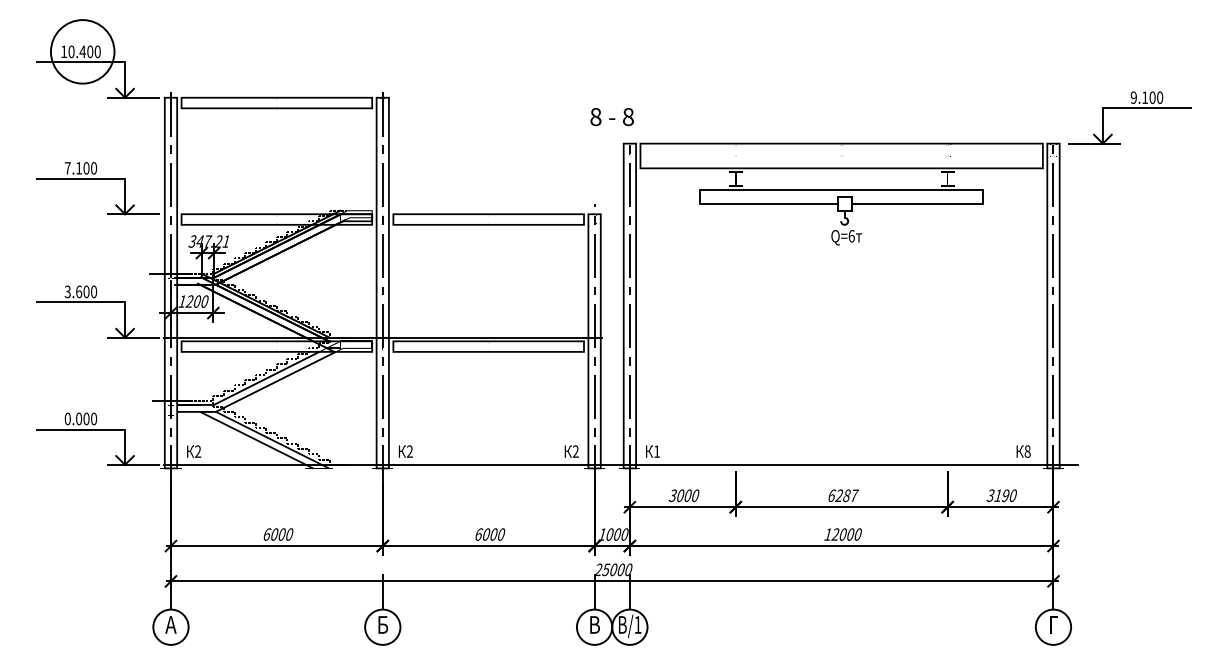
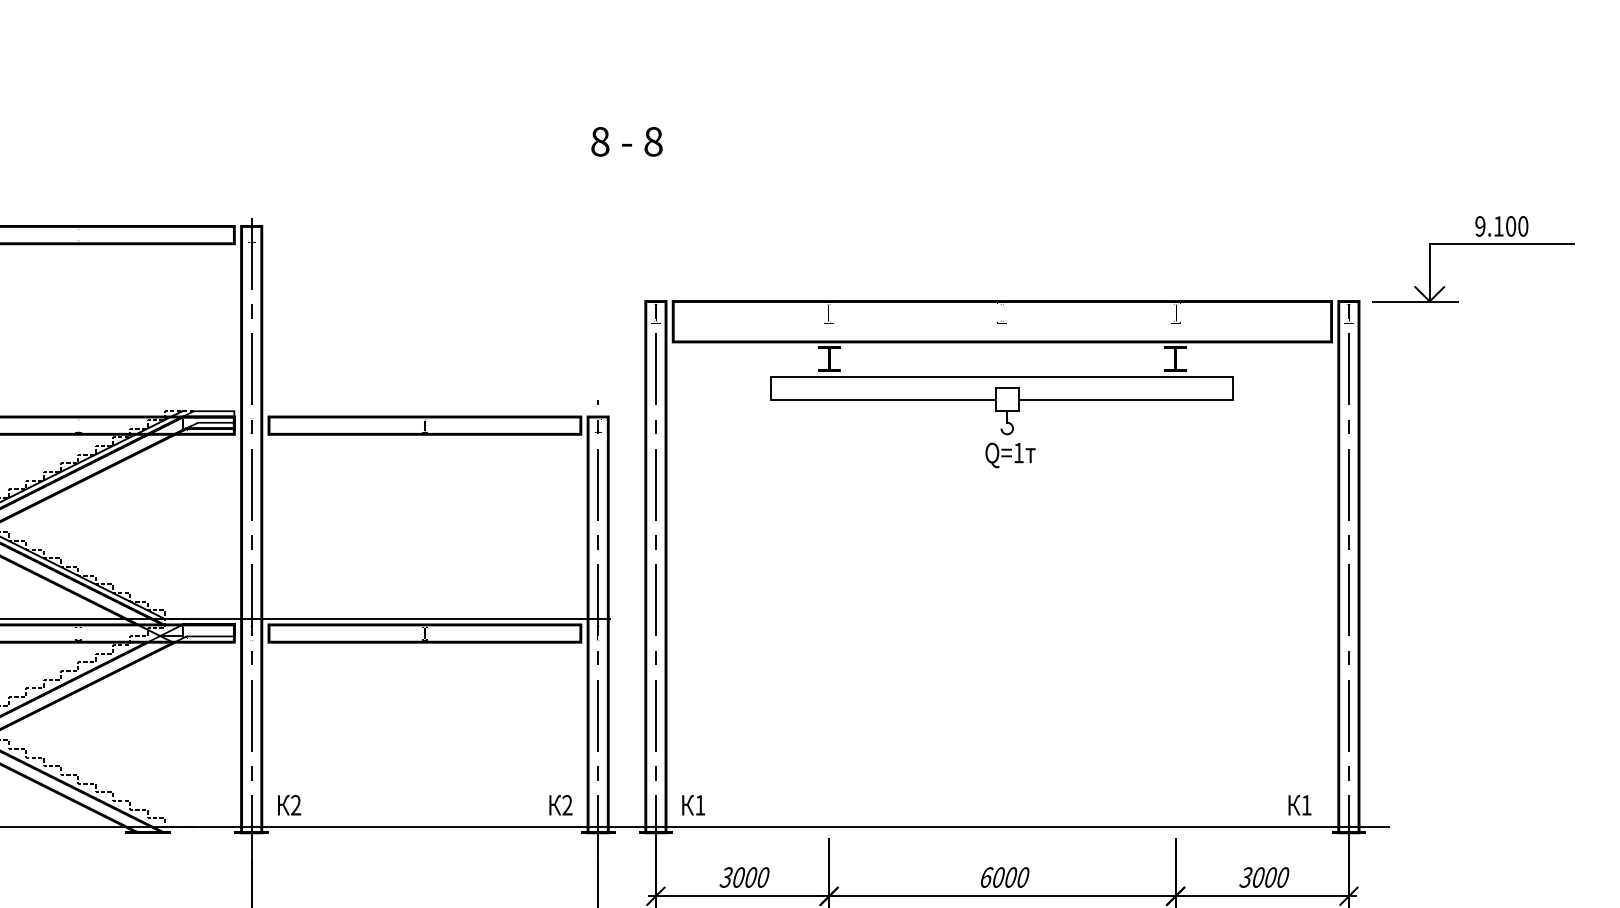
text: (611, 117) -> (625, 142), moved
text: (851, 236) -> (1018, 453), Q=6 -> Q=1
text: (1027, 451) -> (1306, 805), 8 -> 1
text: (847, 495) -> (1011, 877), 6287 -> 6000
text: (1001, 495) -> (1263, 877), 3190 -> 3000

